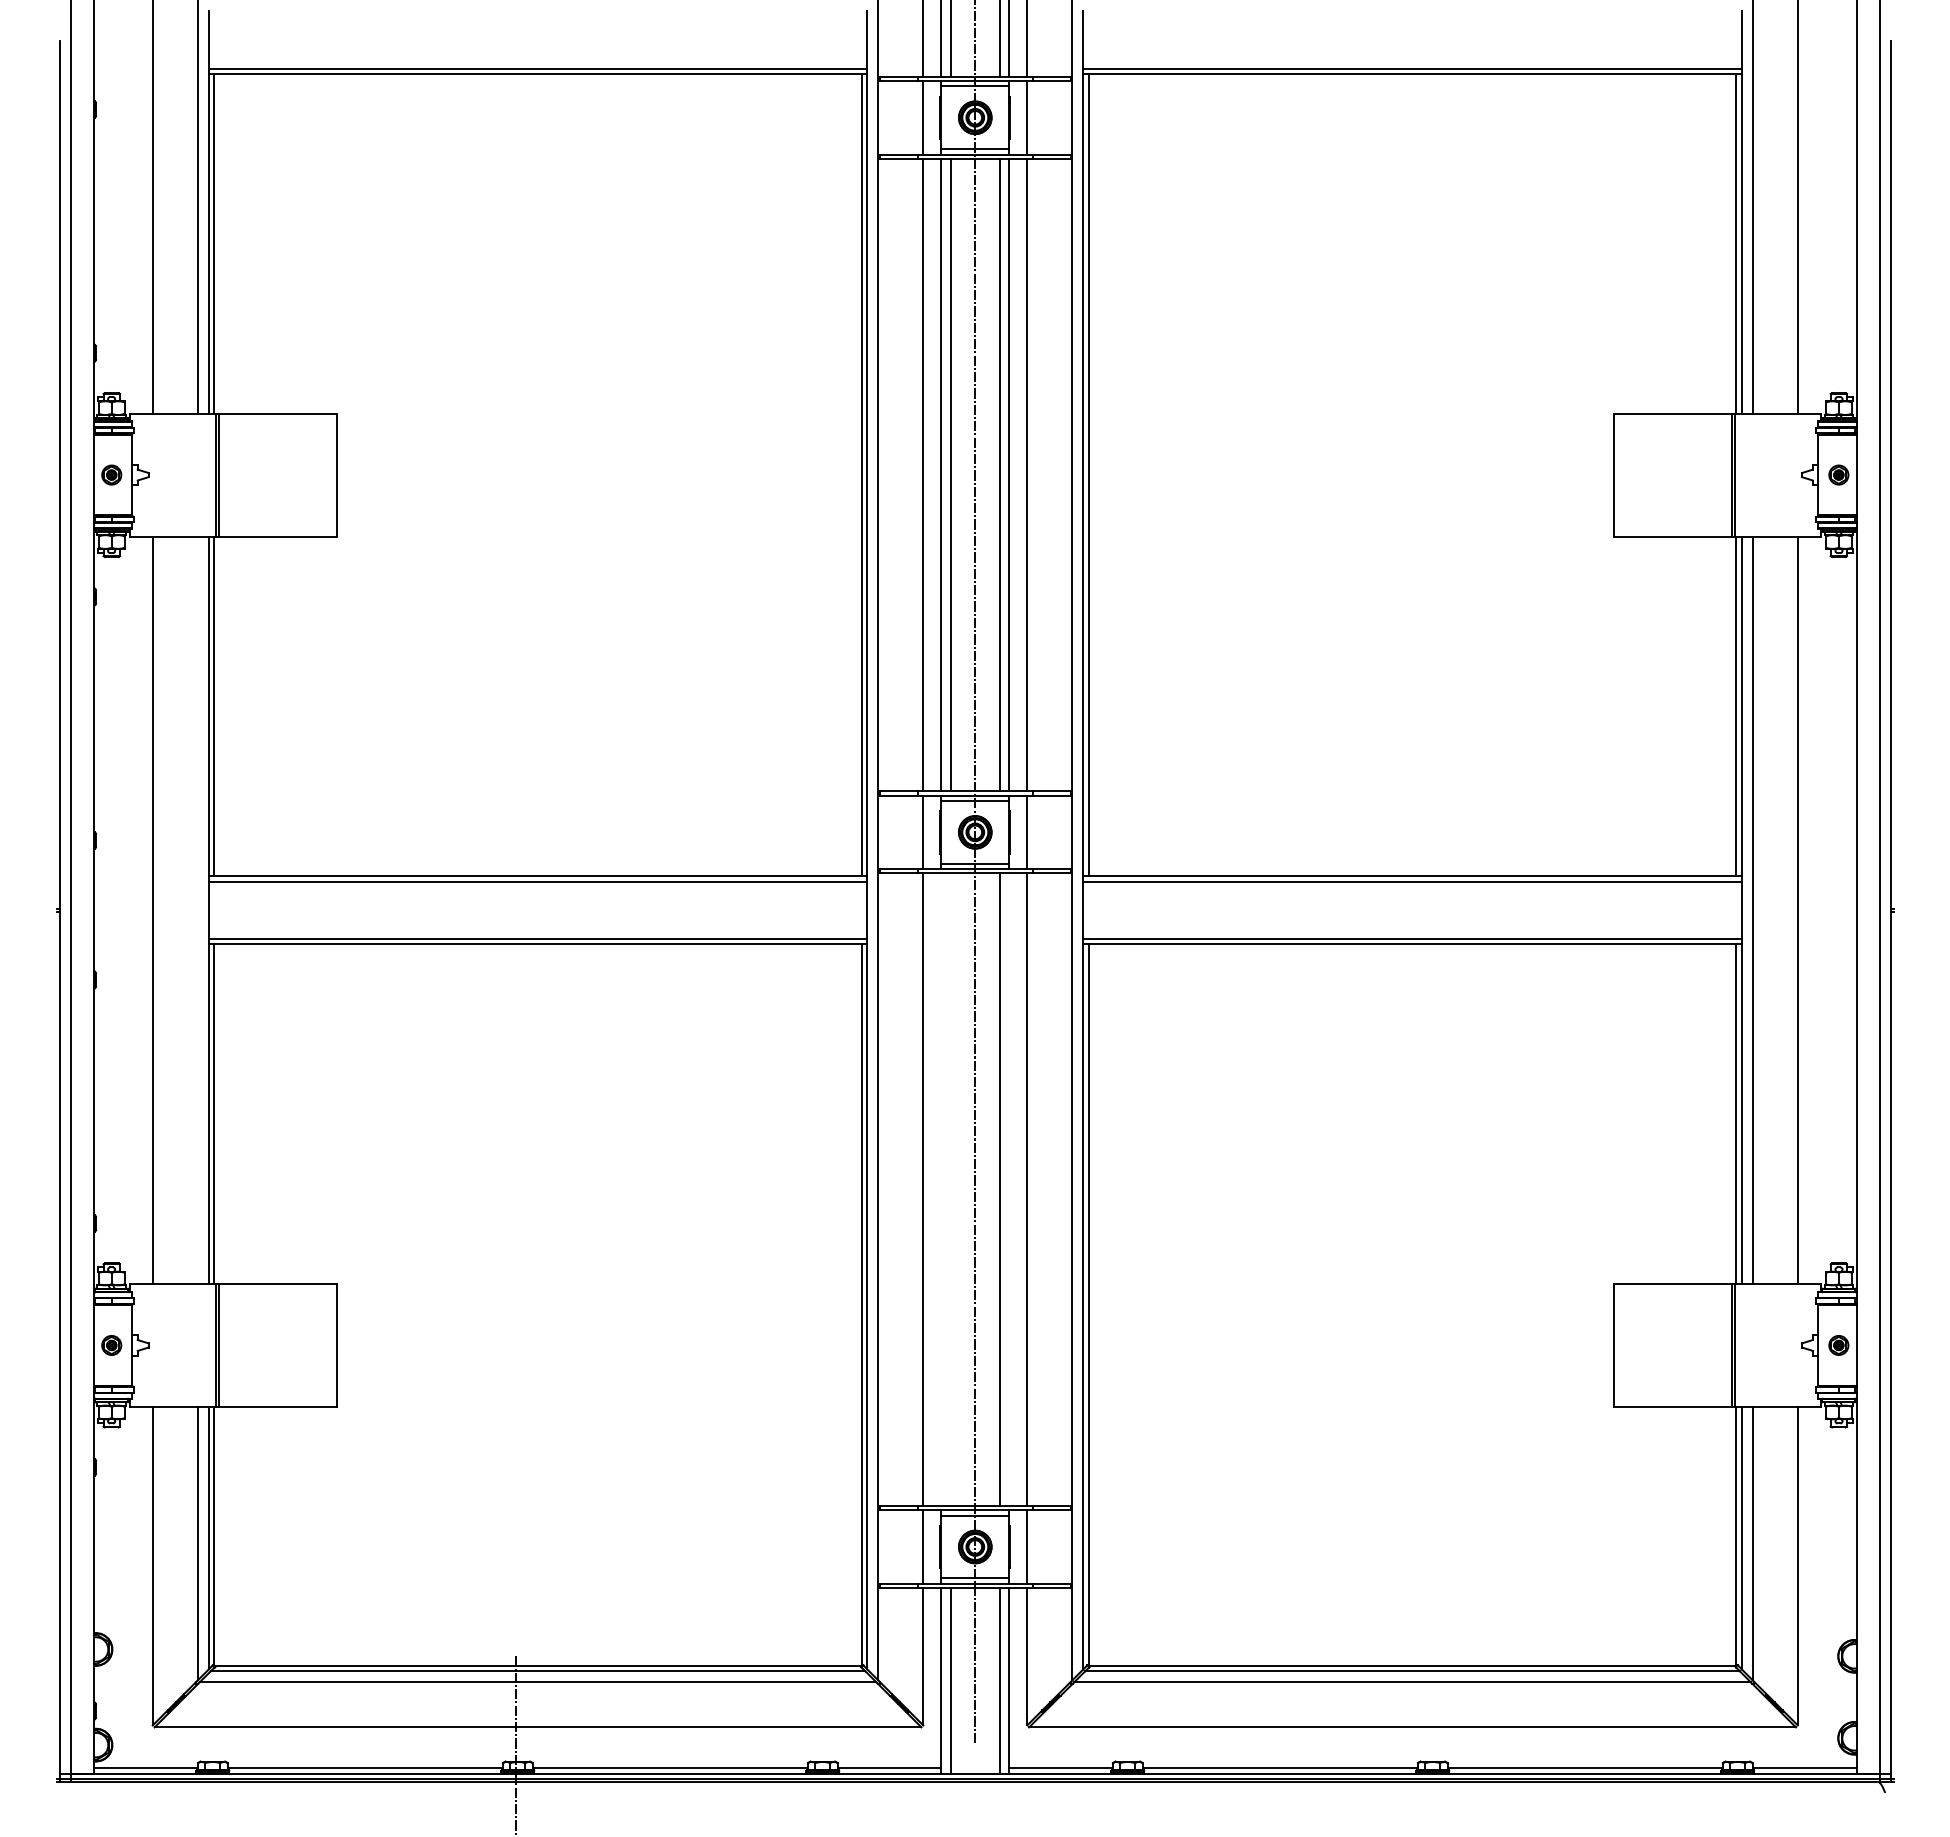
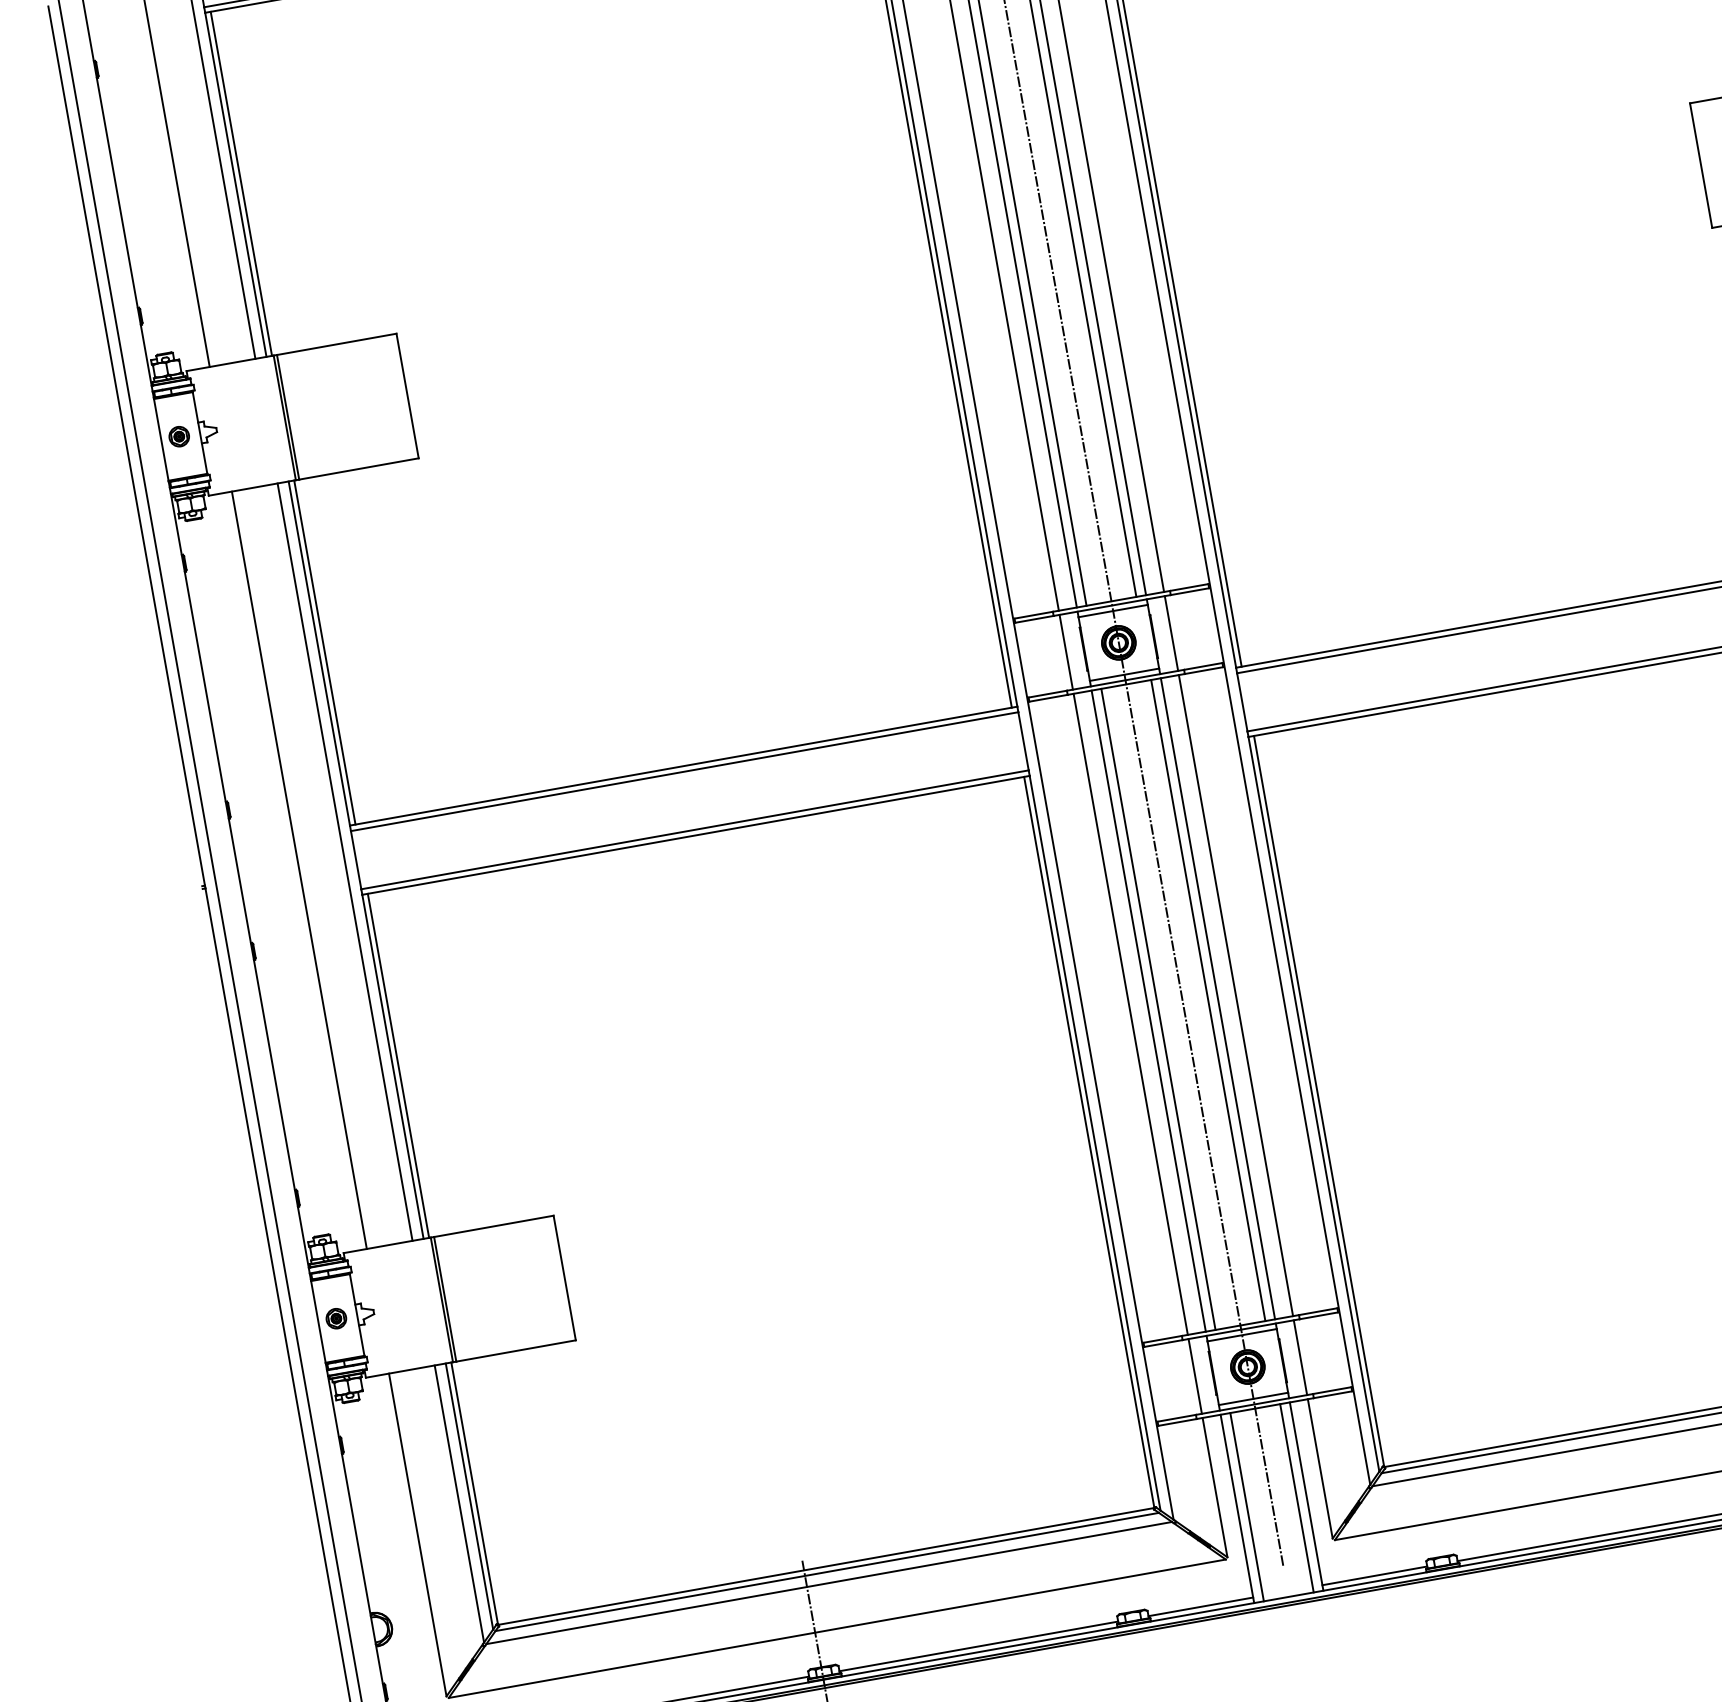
line: (197, 909) -> (344, 861), added
line: (941, 1189) -> (1149, 1010), added
line: (950, 1189) -> (1158, 1009), added
line: (1009, 1189) -> (1217, 998), added

